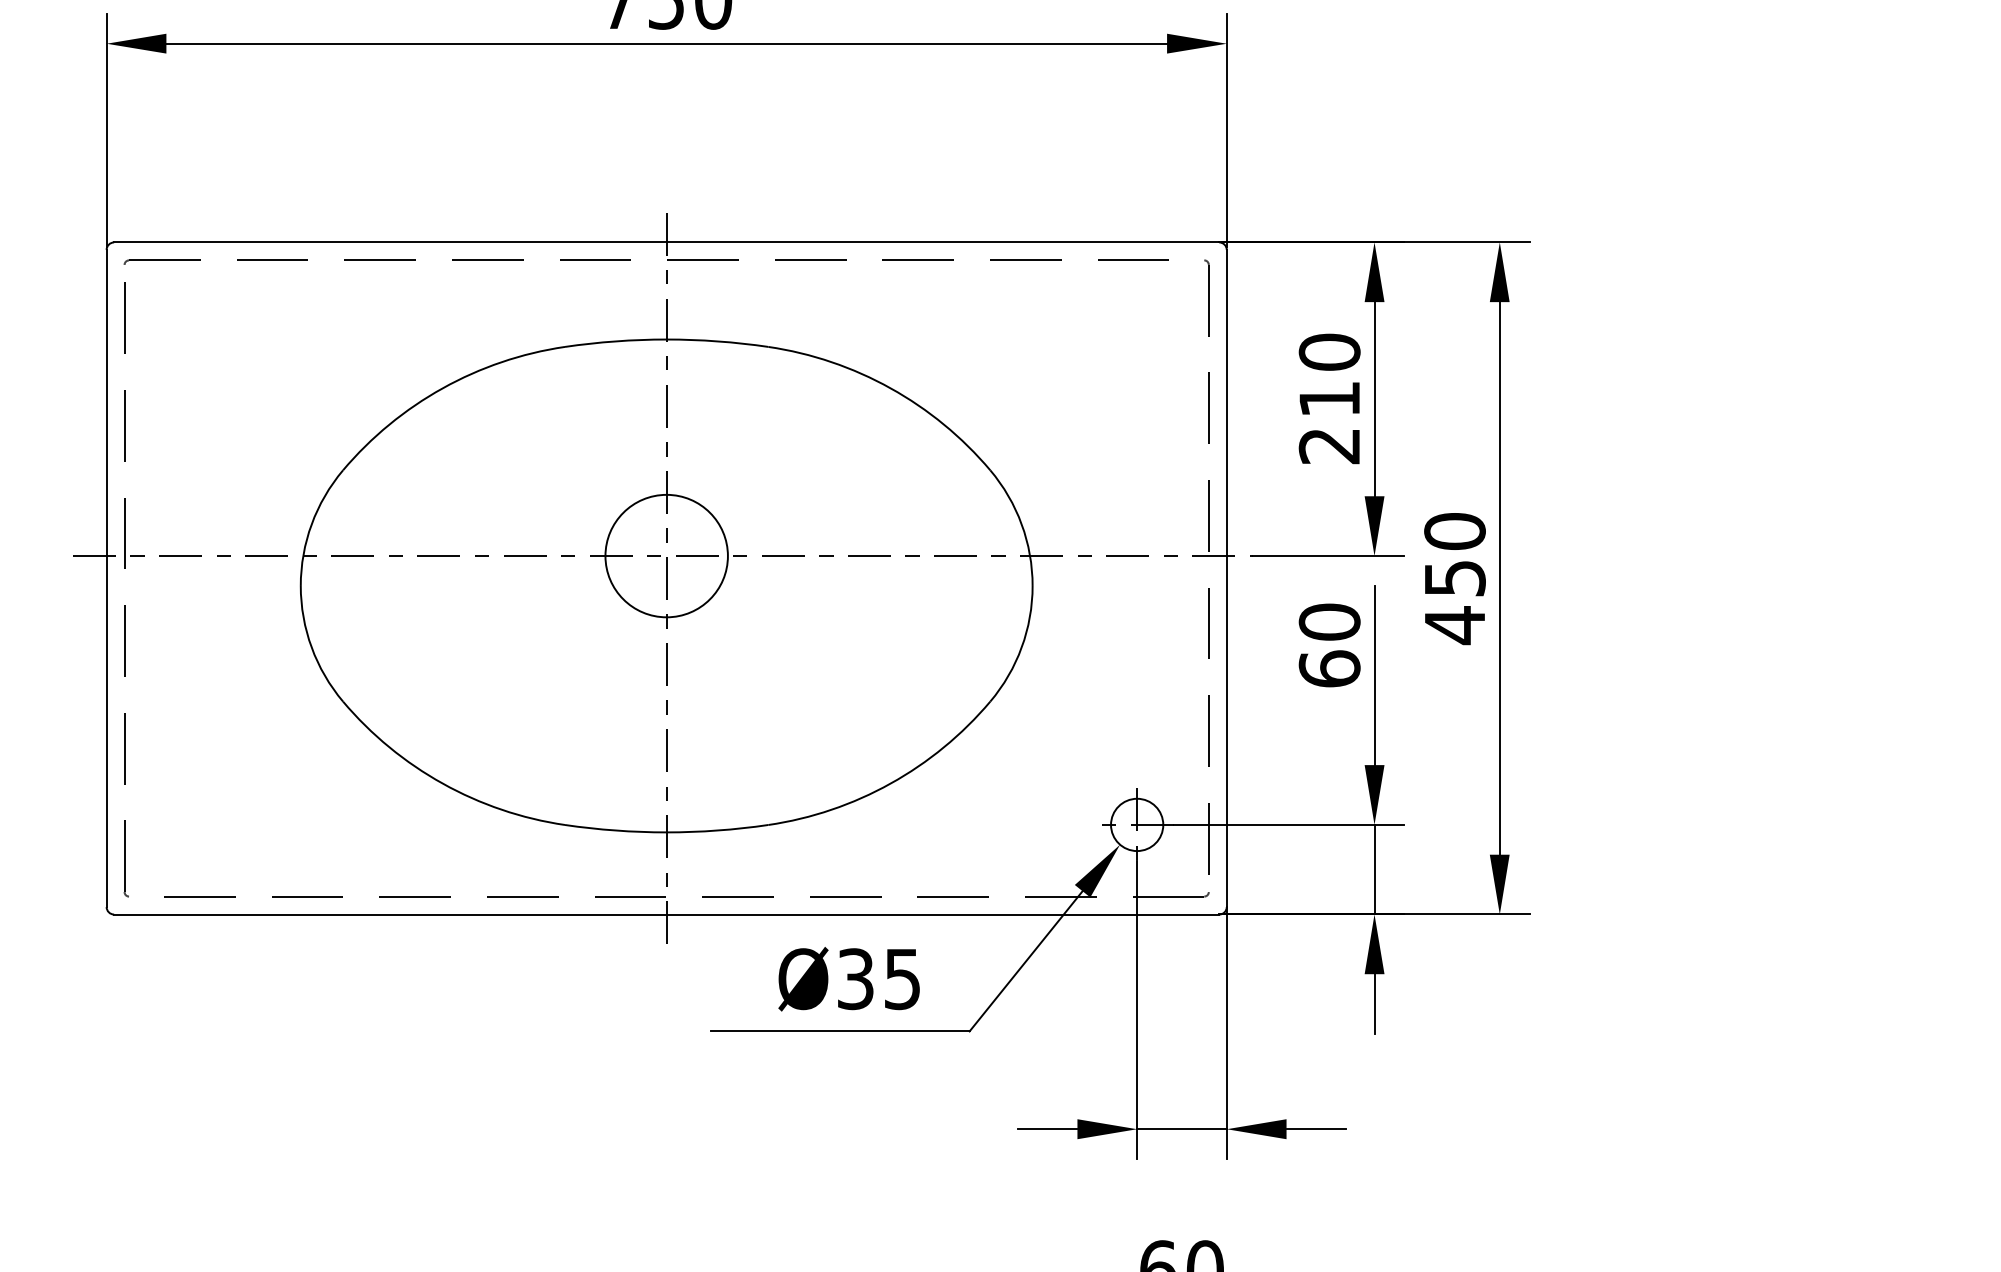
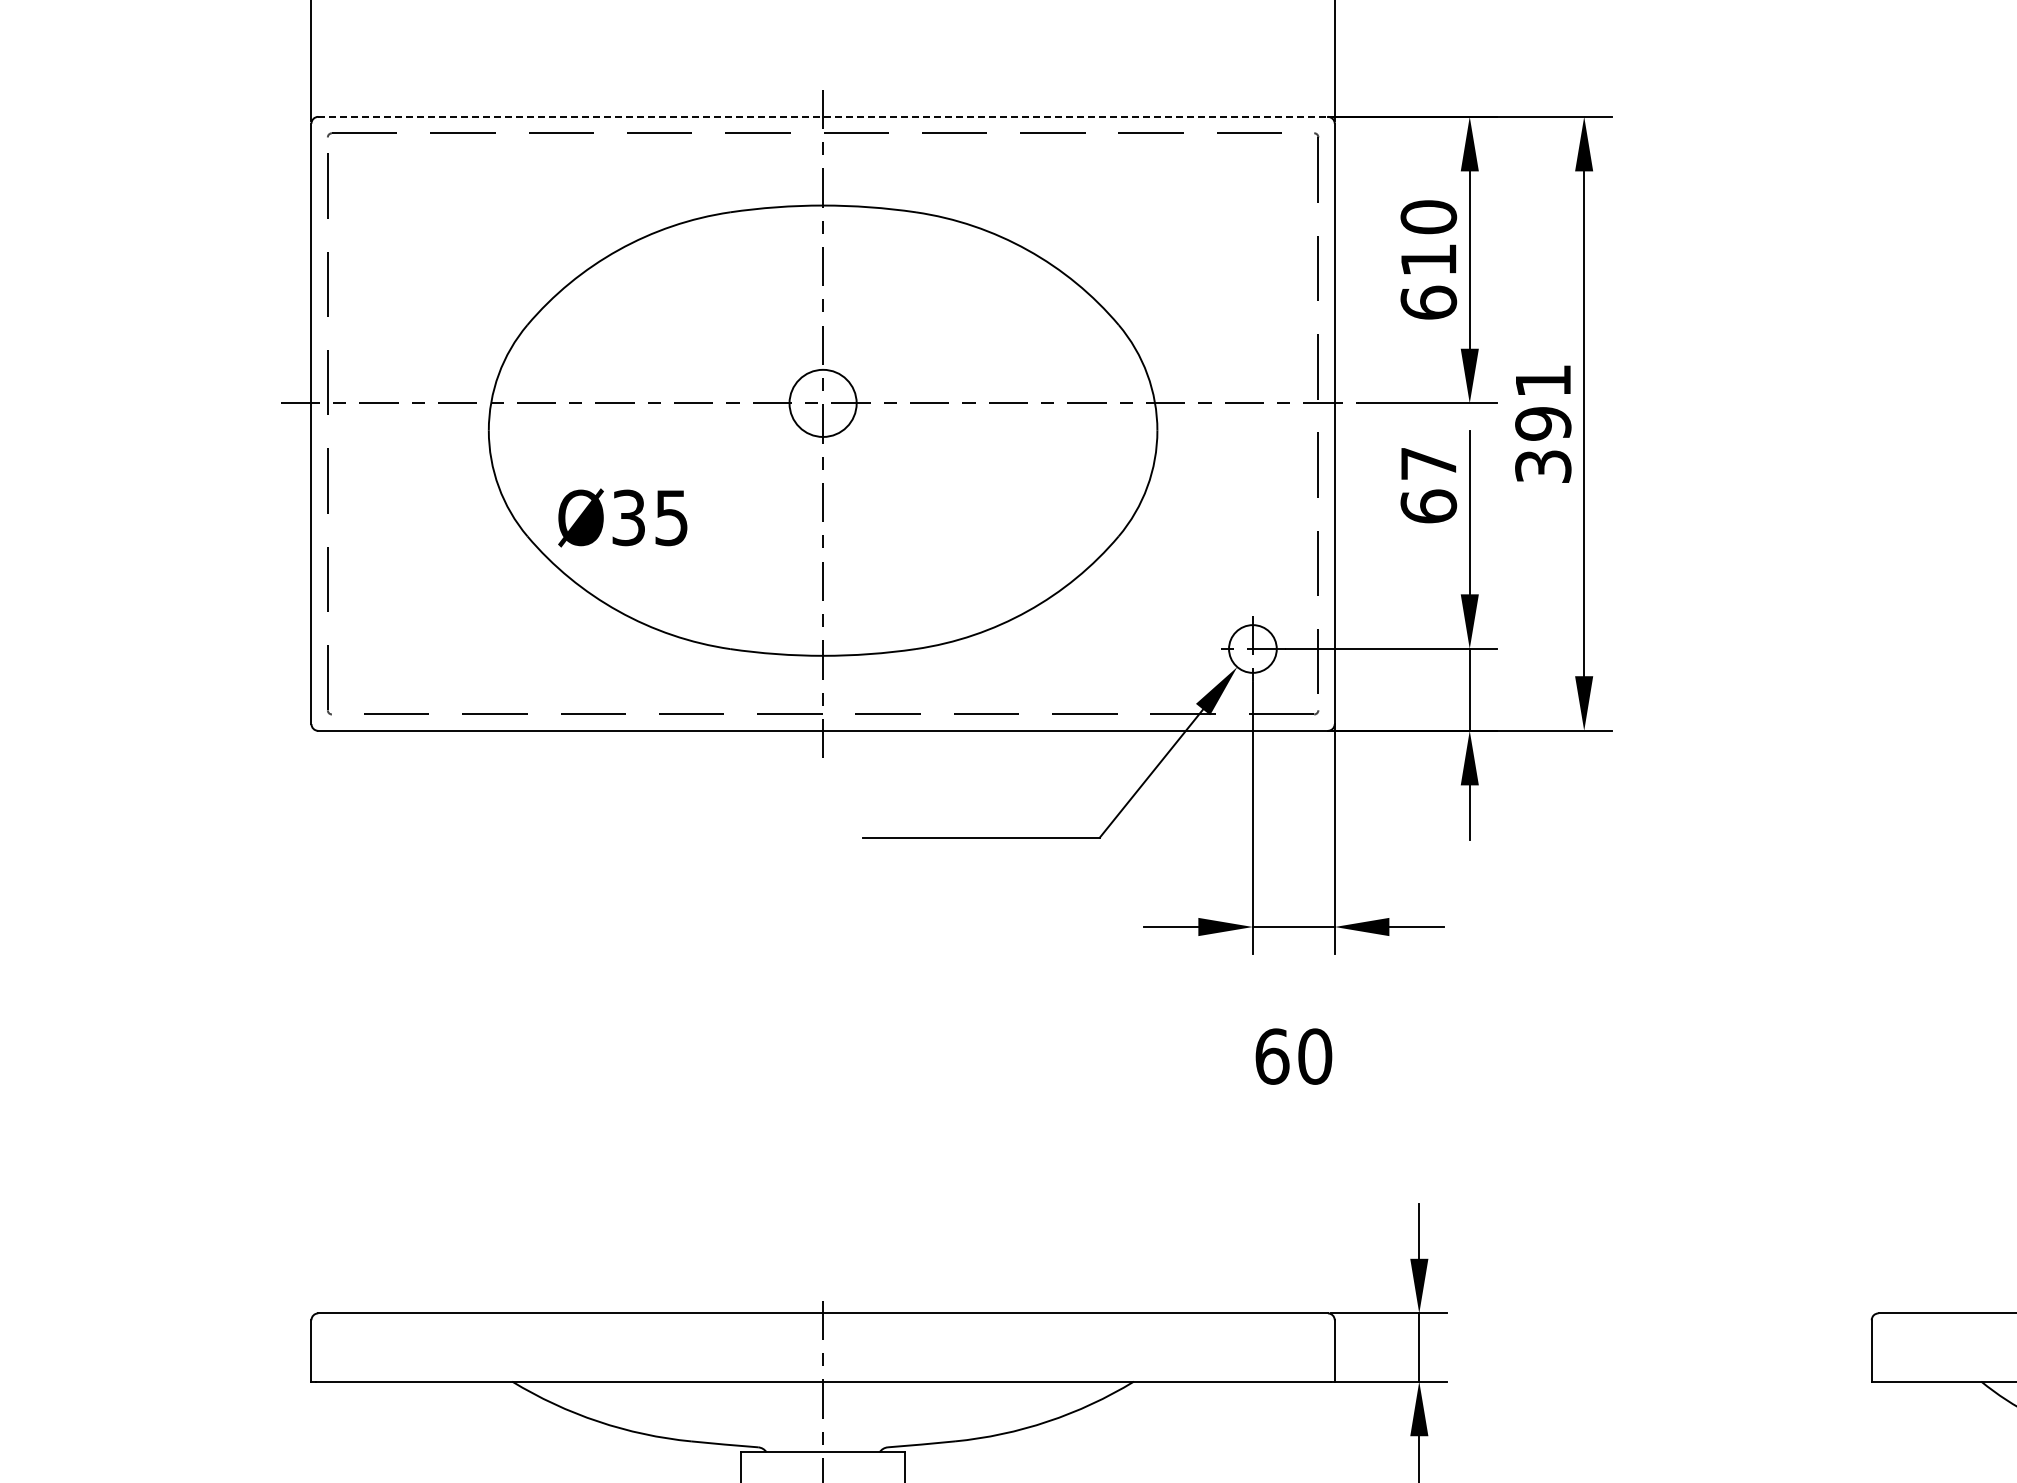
line: (667, 242) -> (823, 116), solid -> dashed
text: (1329, 445) -> (1428, 302), 210 -> 610
circle: (667, 556) -> (823, 403), size x0.6
text: (1455, 579) -> (1543, 424), 450 -> 391
text: (1329, 621) -> (1428, 463), 60 -> 67
text: (848, 978) -> (622, 517), moved

